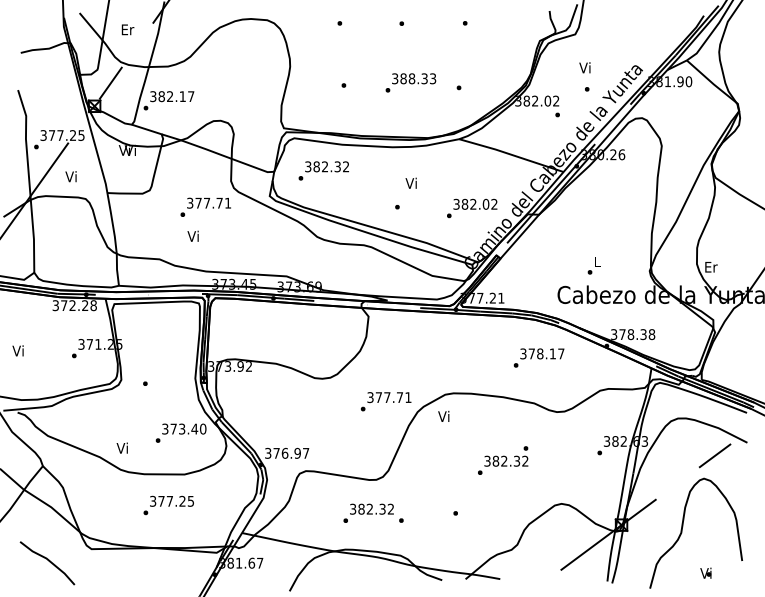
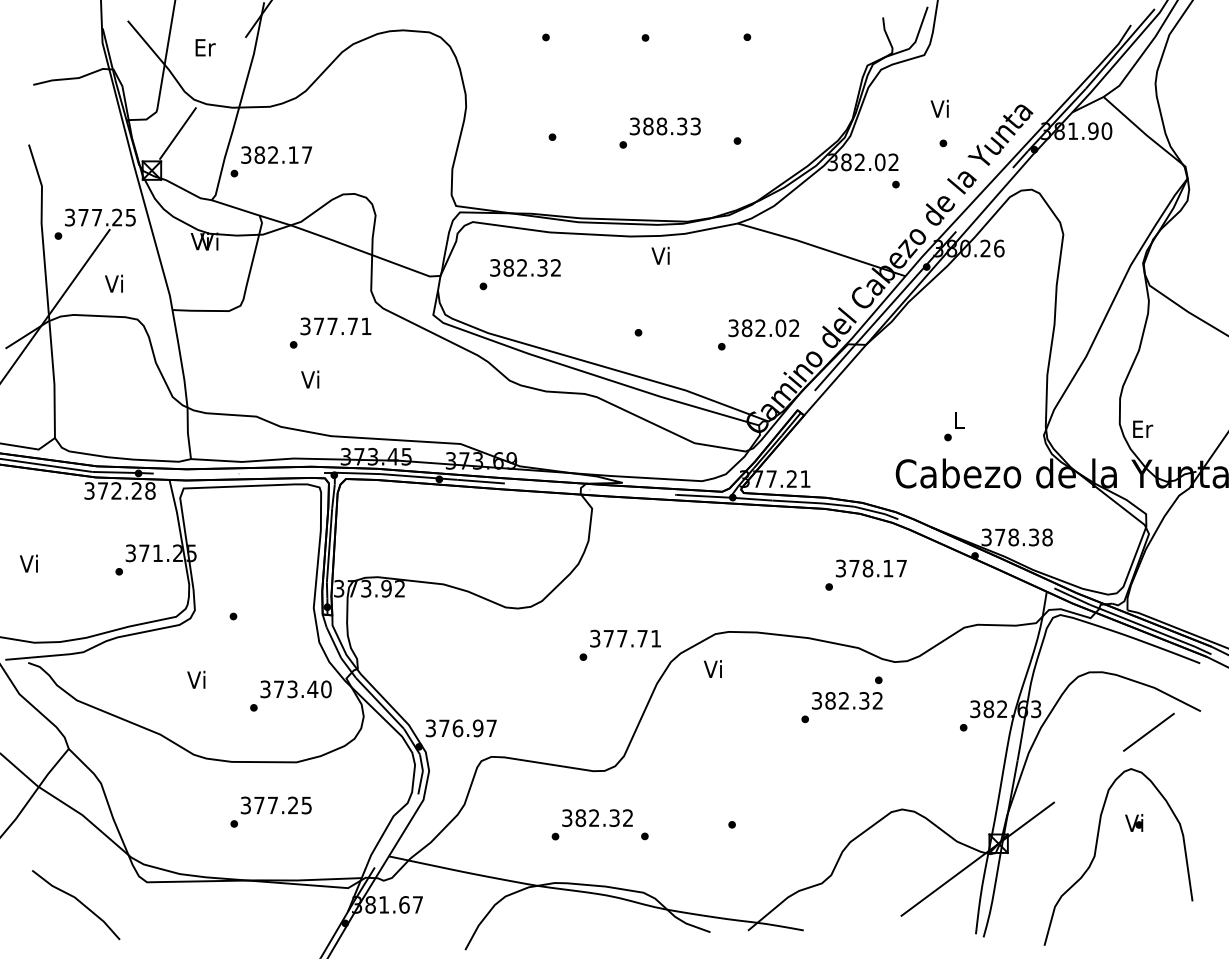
text: (410, 182) -> (659, 254), moved
text: (121, 447) -> (195, 678), moved
text: (503, 460) -> (842, 699), moved
text: (705, 572) -> (1133, 821), moved

